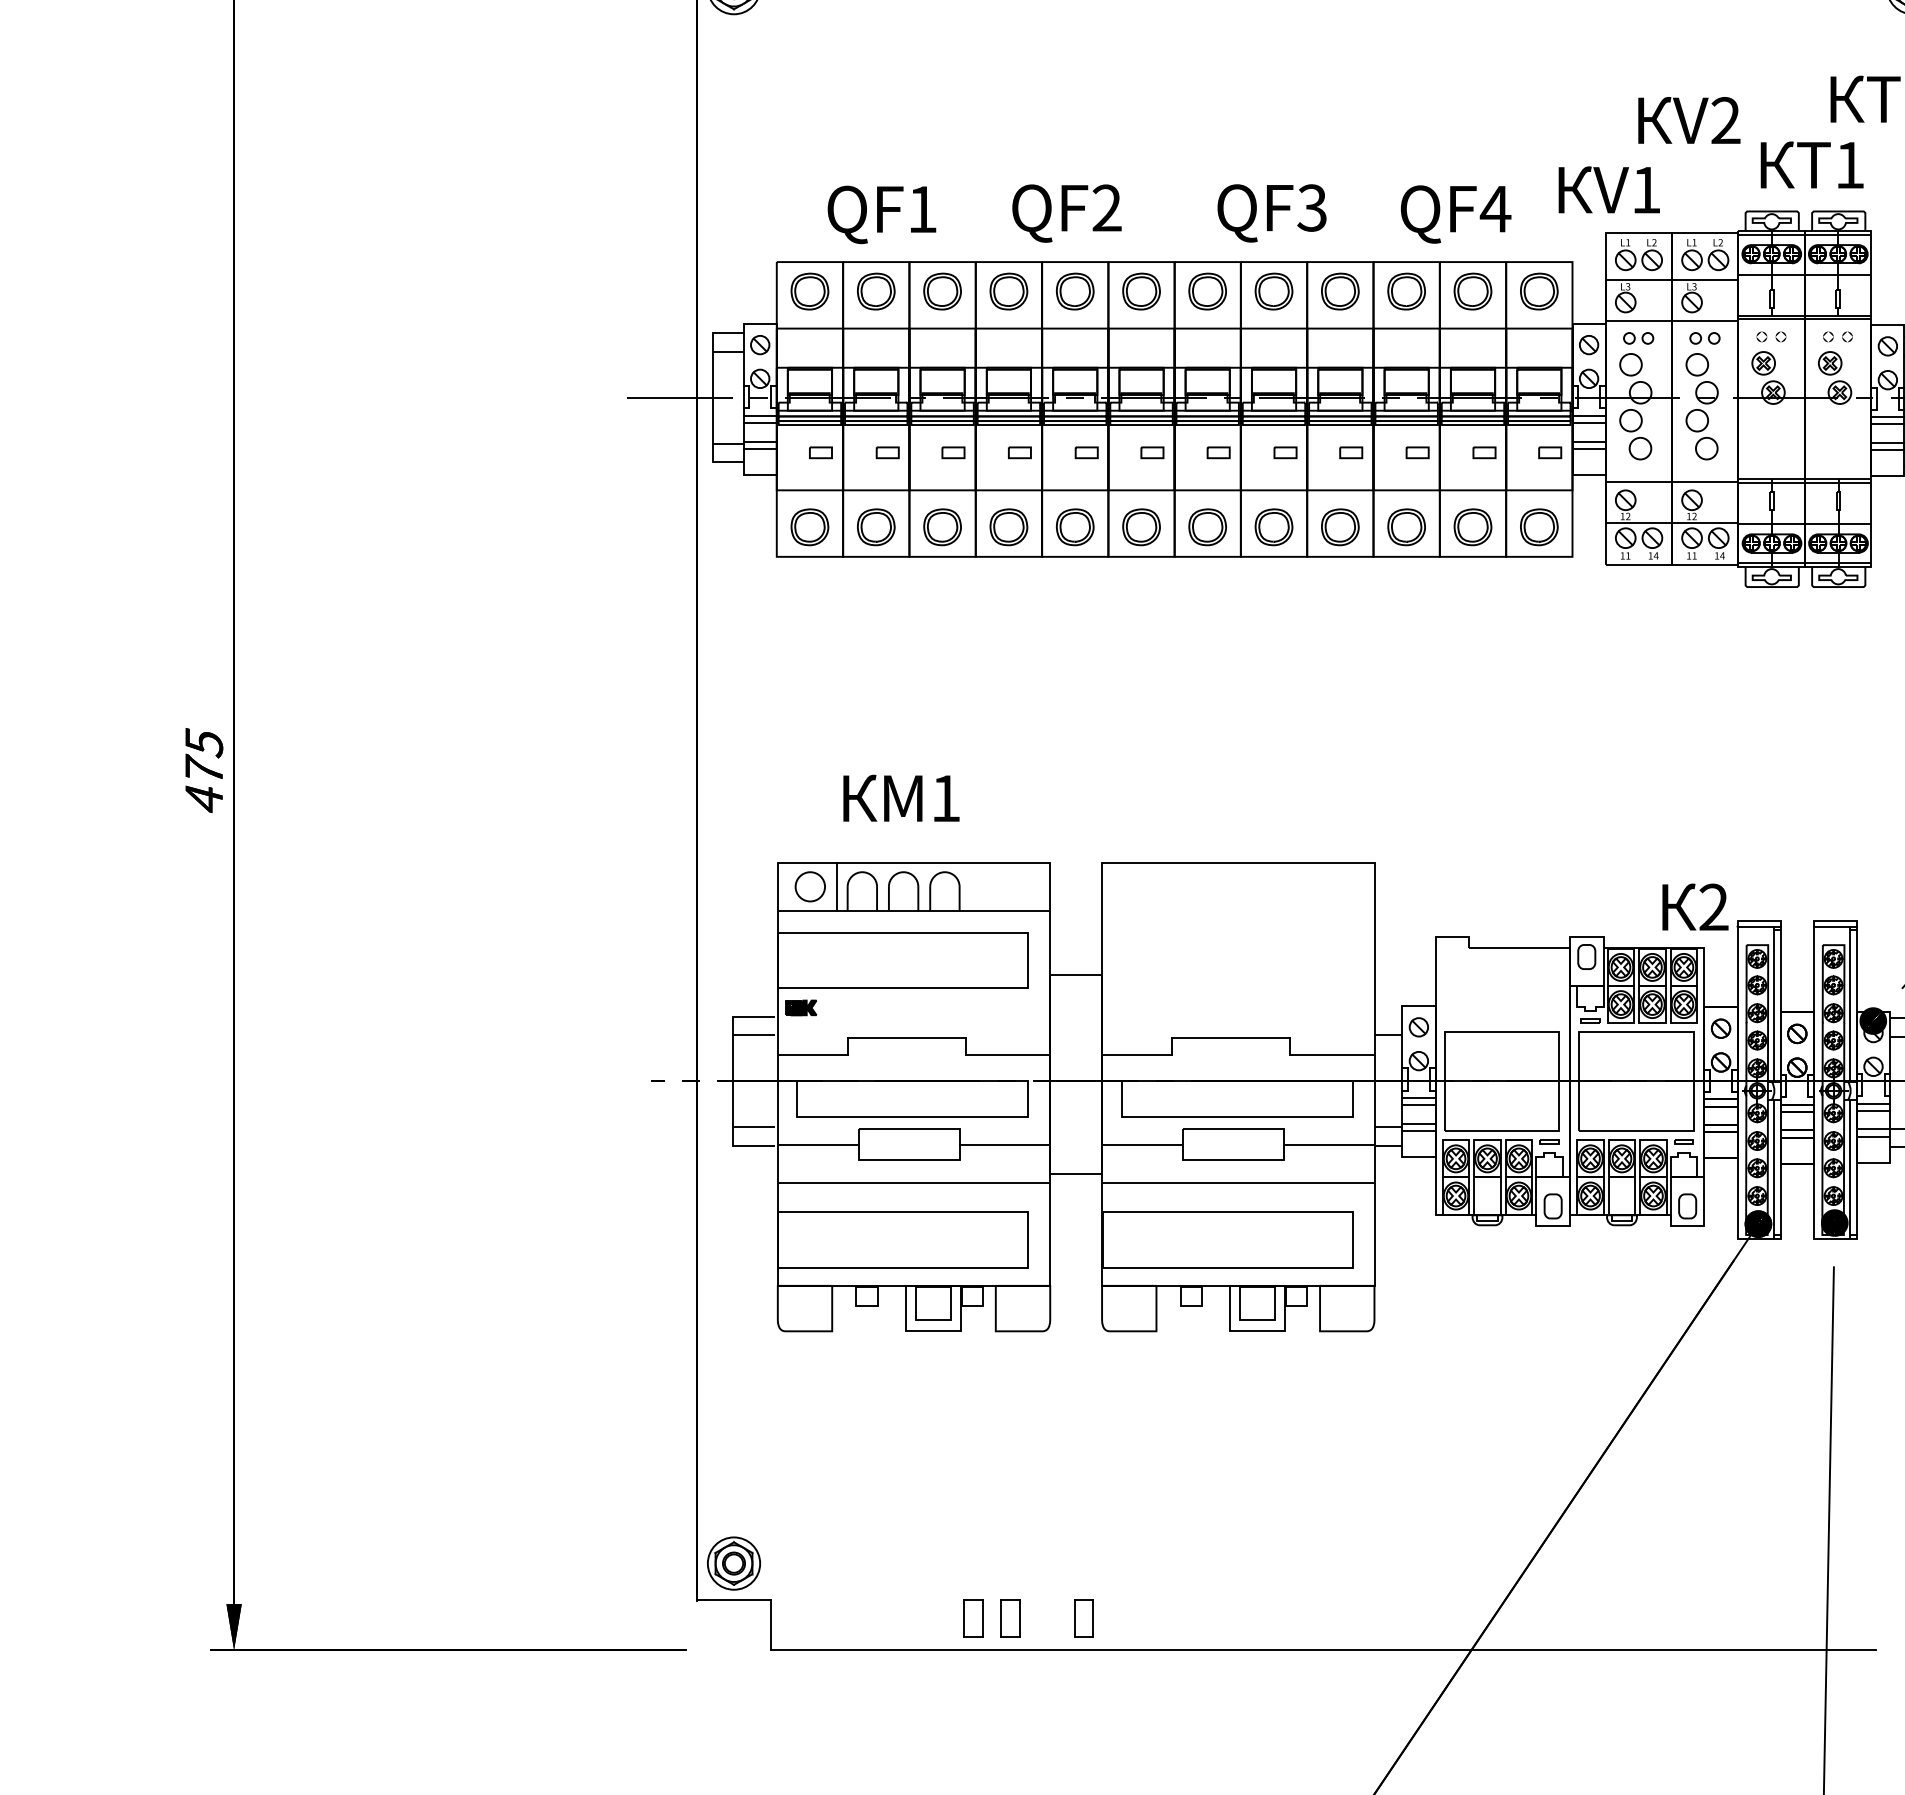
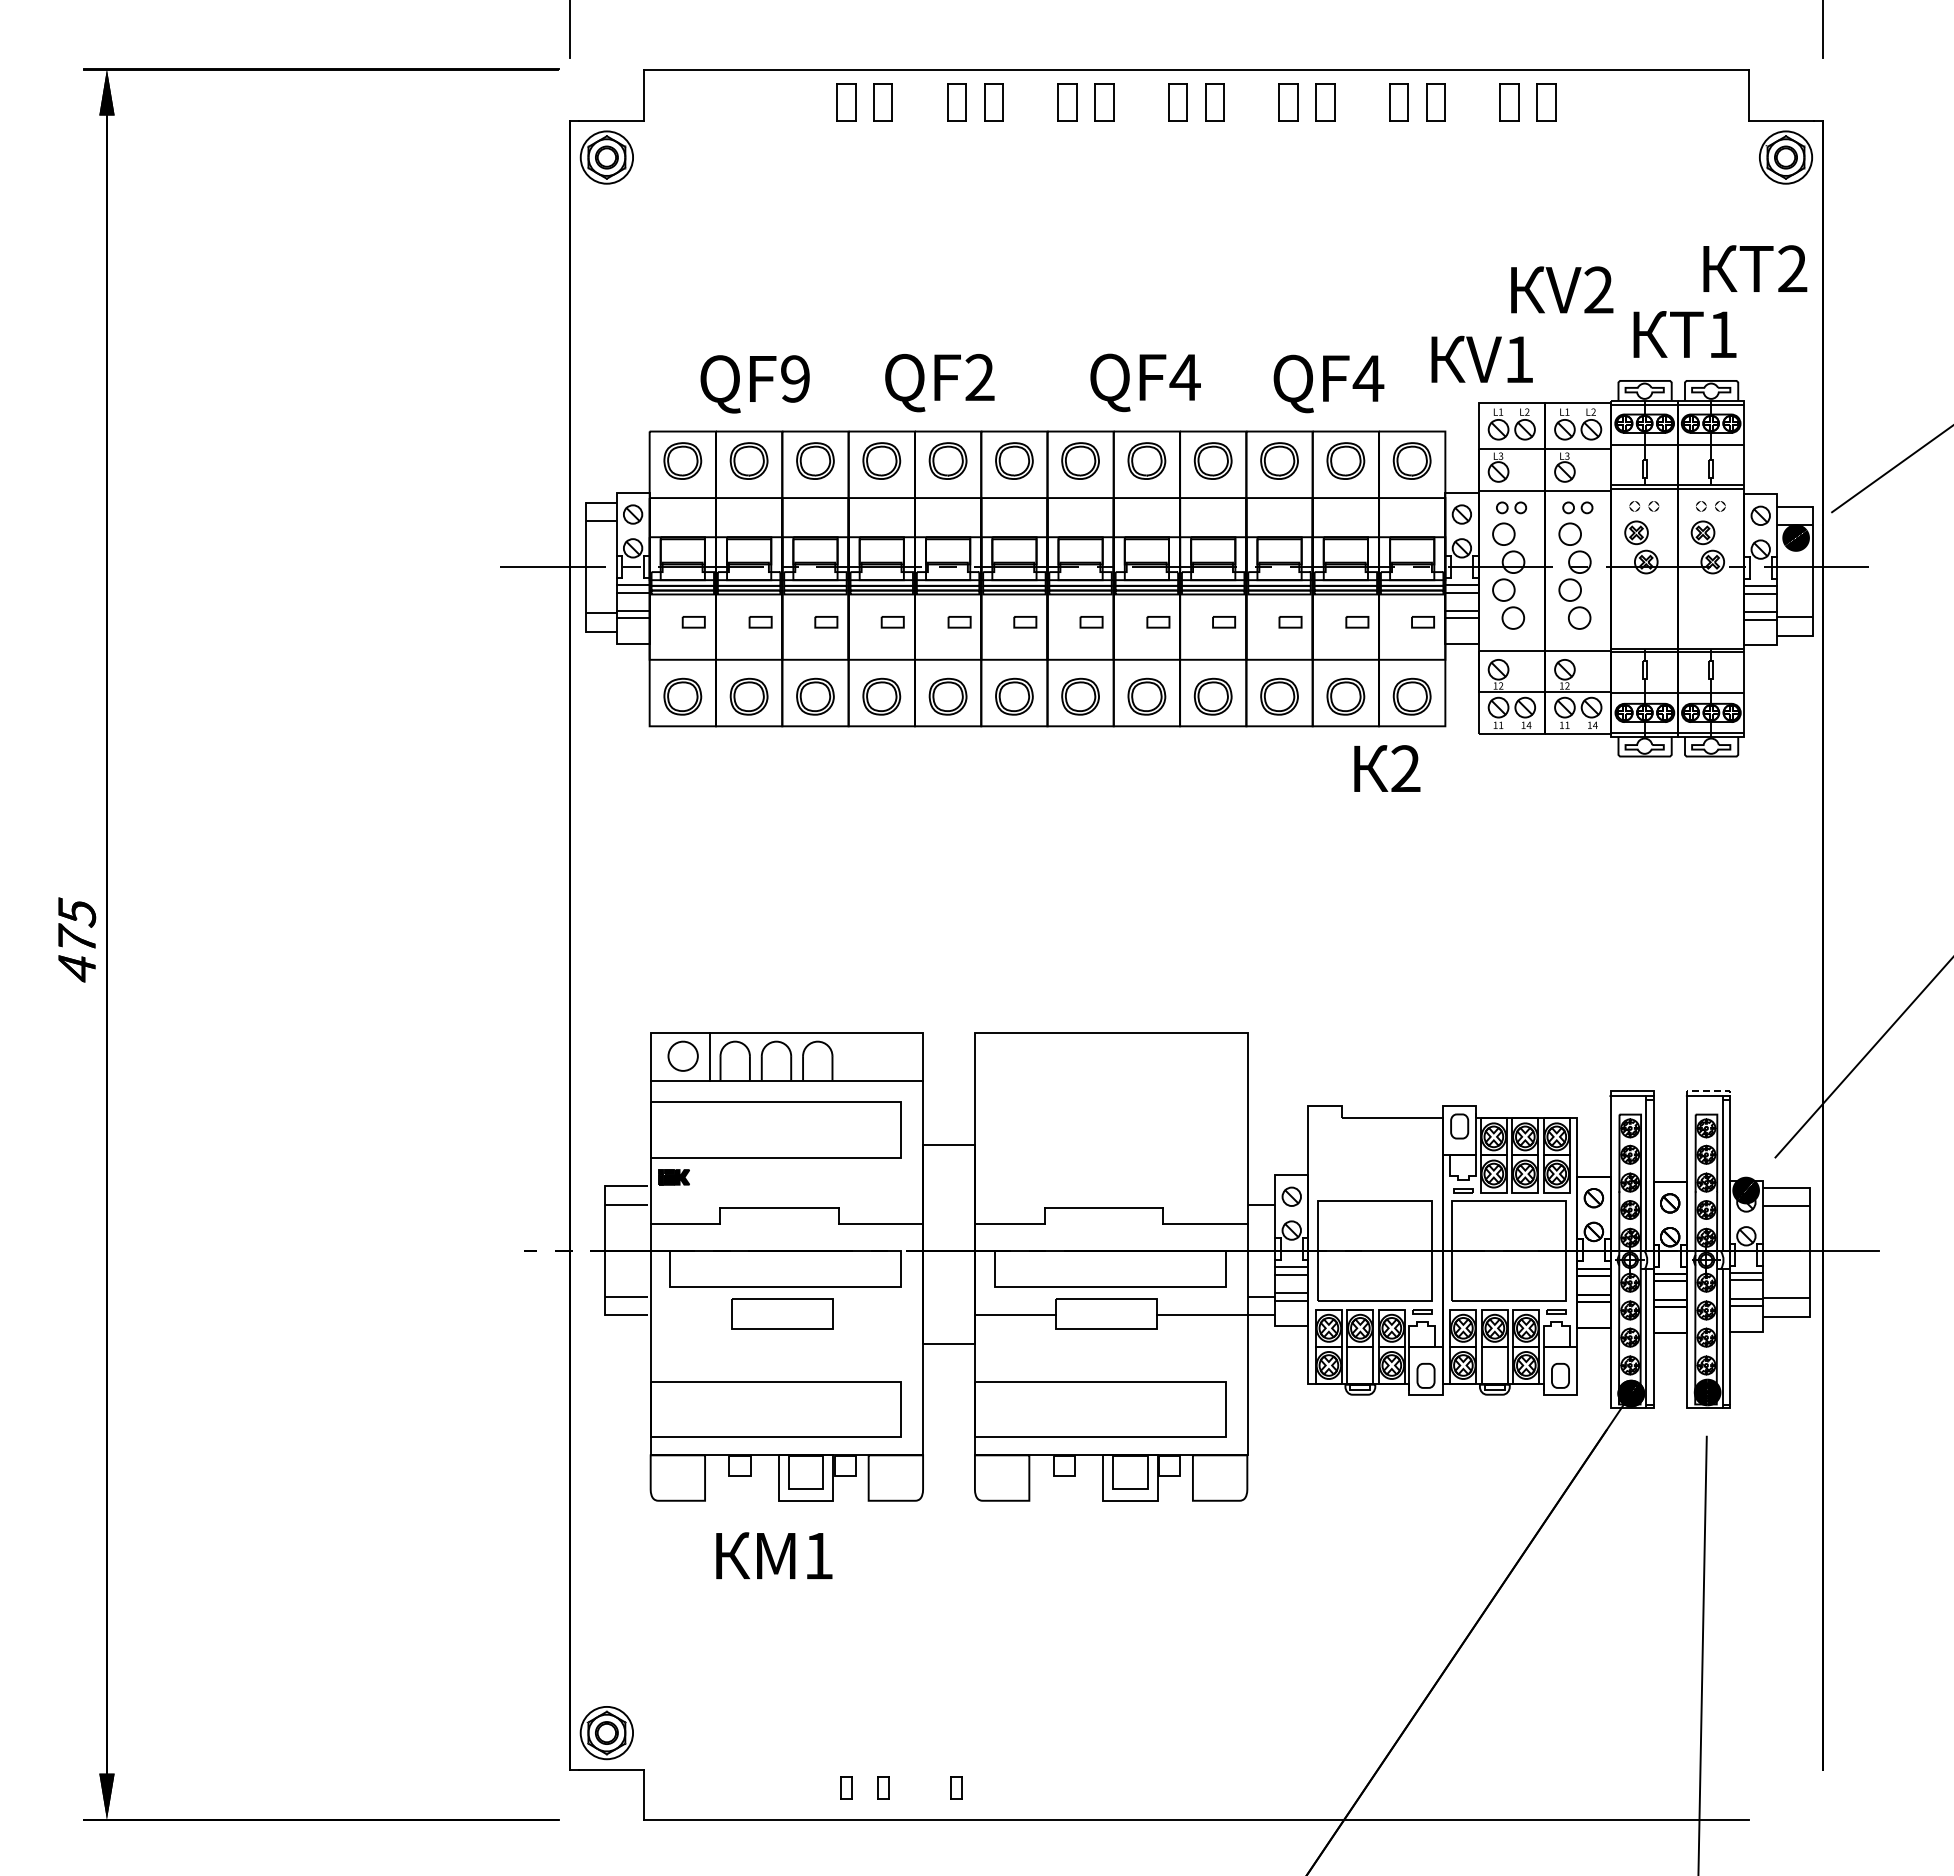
text: (1311, 208) -> (1184, 377), QF3 -> QF4
text: (922, 209) -> (795, 378), QF1 -> QF9
text: (901, 798) -> (774, 1555), moved
text: (1695, 907) -> (1387, 768), moved
line: (1835, 921) -> (1708, 1090), solid -> dashed
line: (817, 1145) -> (690, 1314), removed
line: (1004, 1145) -> (877, 1314), removed
line: (913, 1183) -> (786, 1352), removed
line: (1237, 1183) -> (1110, 1352), removed
part: (973, 1619) -> (846, 1788), size x0.6
part: (1009, 1619) -> (882, 1788), size x0.6
part: (1083, 1619) -> (956, 1788), size x0.6

